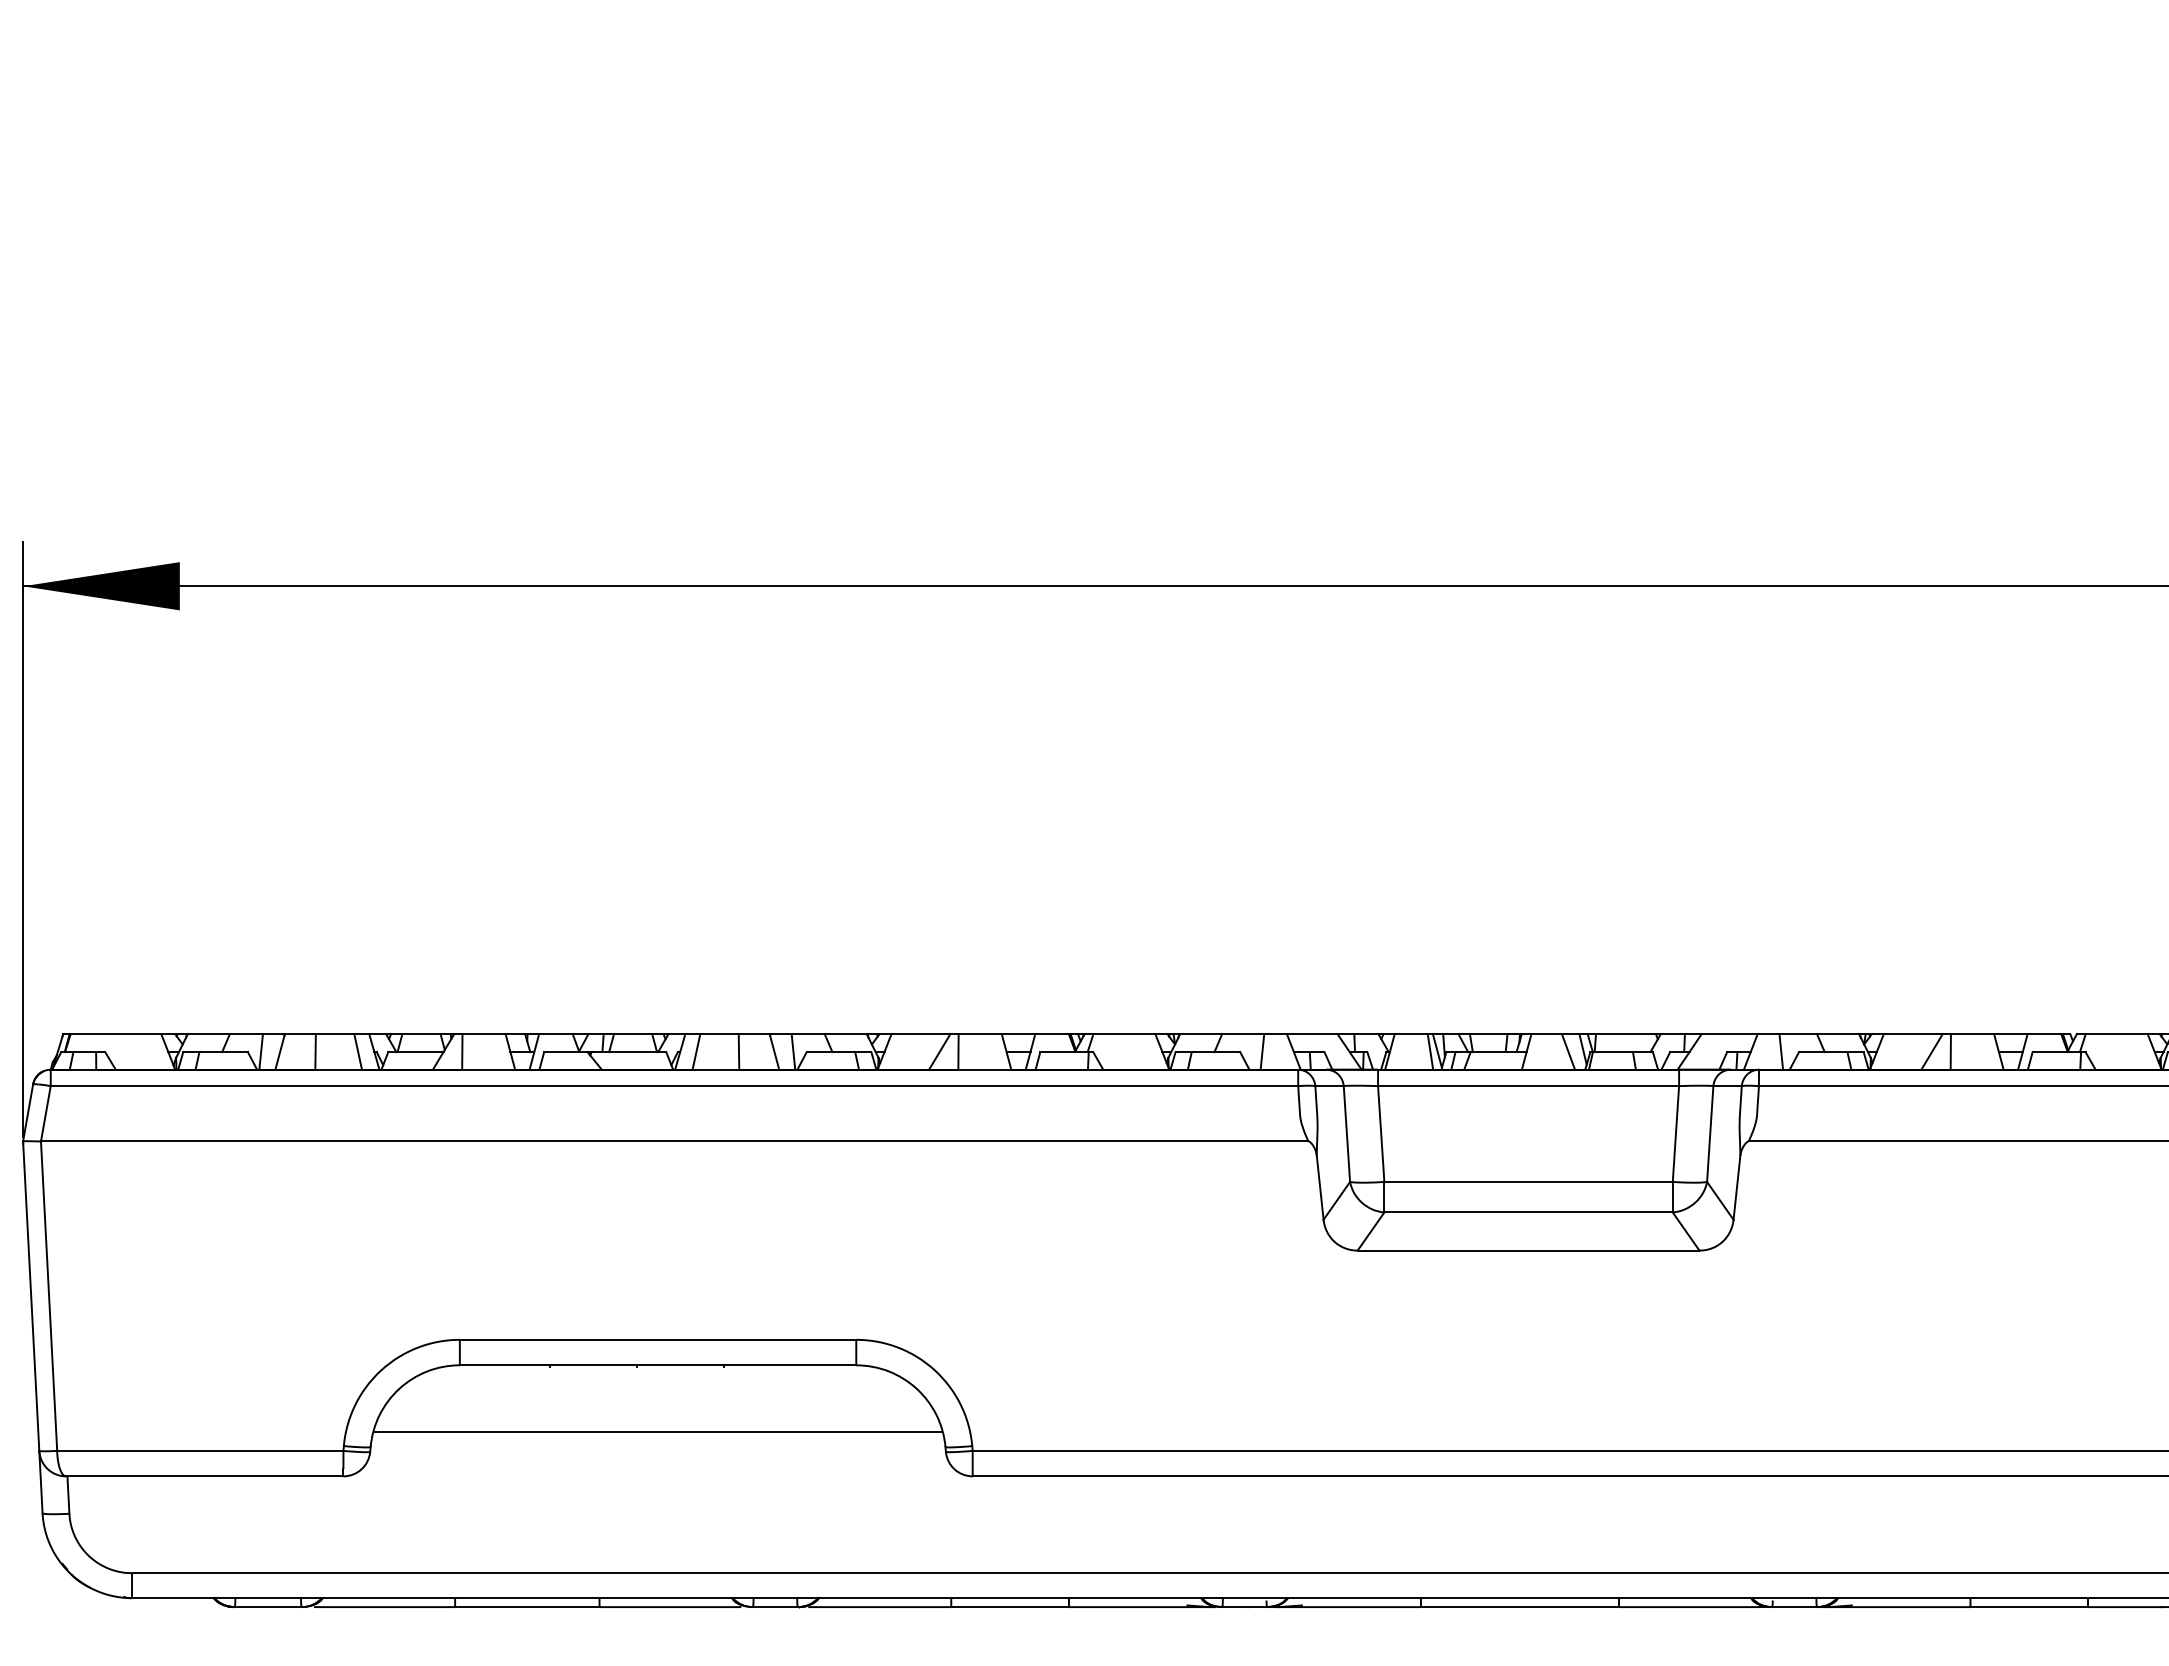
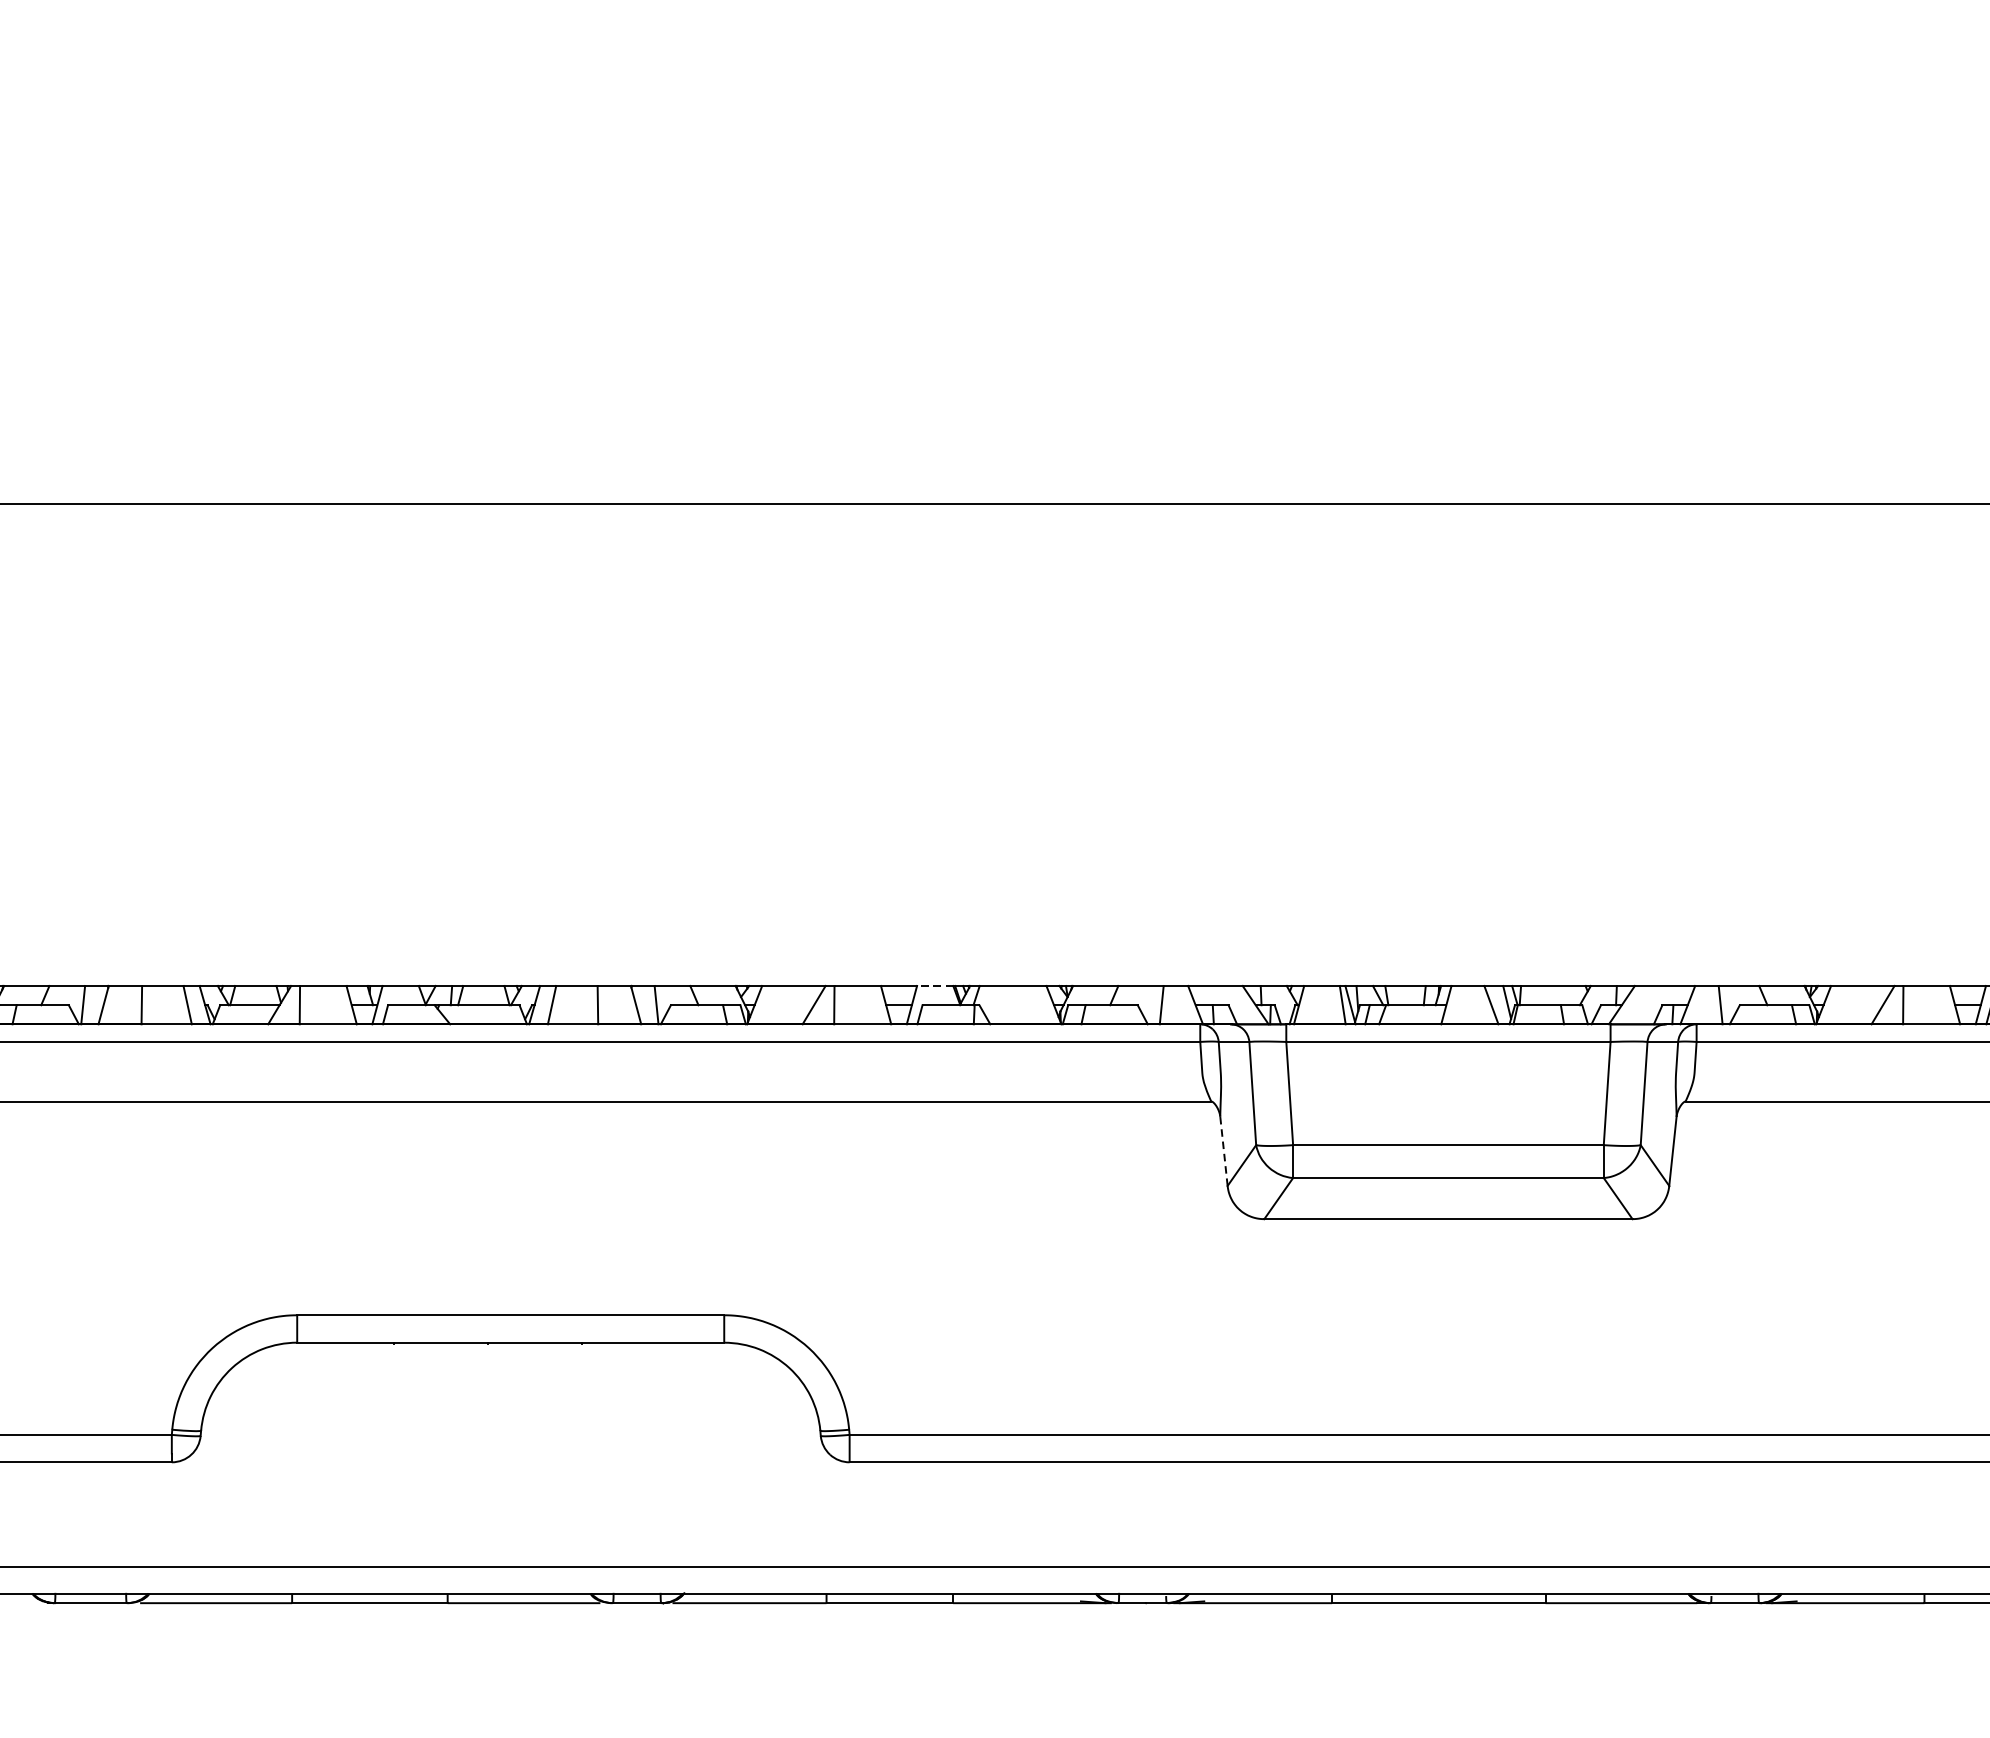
line: (1052, 1034) -> (935, 986), solid -> dashed
line: (1320, 1187) -> (1224, 1151), solid -> dashed
line: (657, 1431) -> (510, 1413), removed

